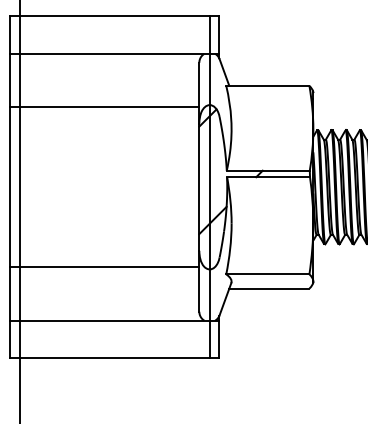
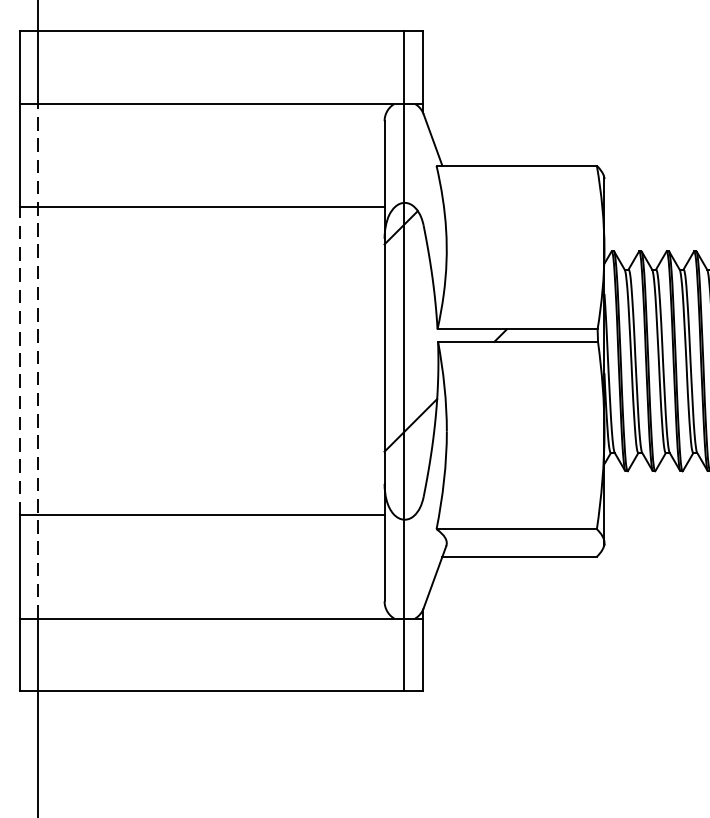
line: (19, 186) -> (37, 359), solid -> dashed
line: (10, 187) -> (20, 361), solid -> dashed

